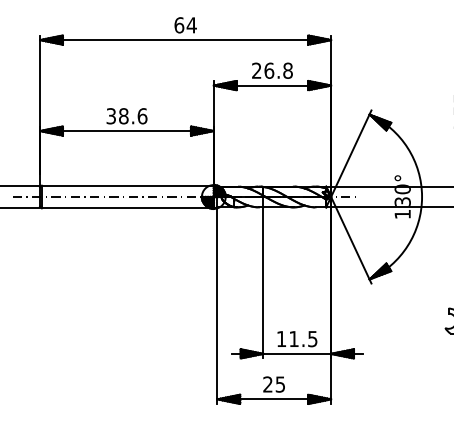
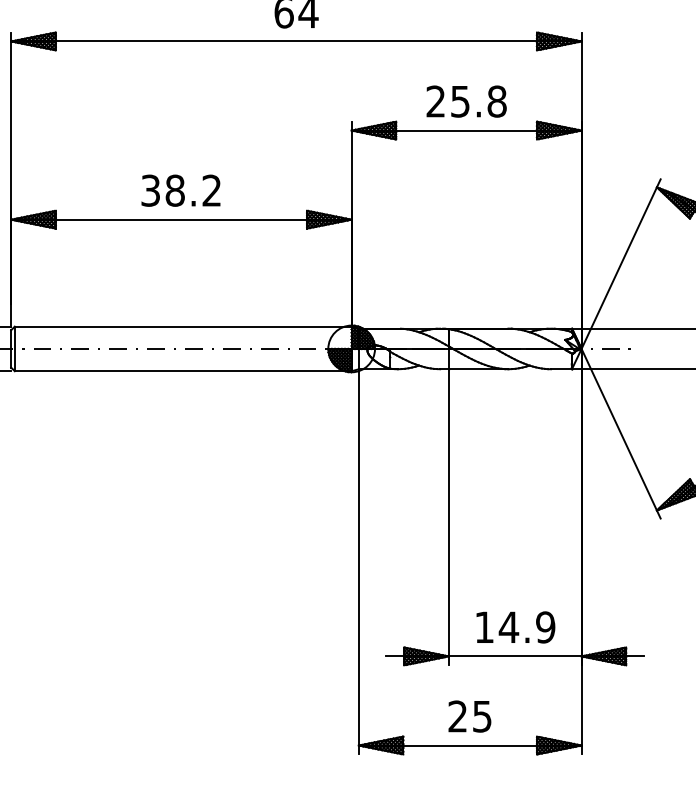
text: (269, 70) -> (460, 101), 26.8 -> 25.8
text: (142, 116) -> (211, 191), 38.6 -> 38.2
text: (302, 338) -> (525, 626), 11.5 -> 14.9

